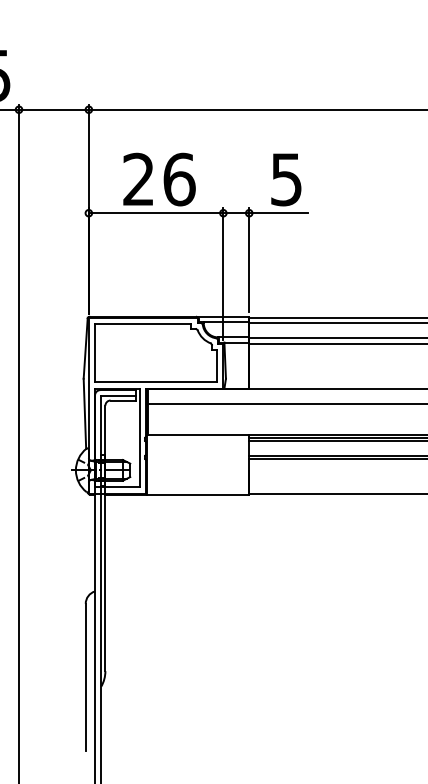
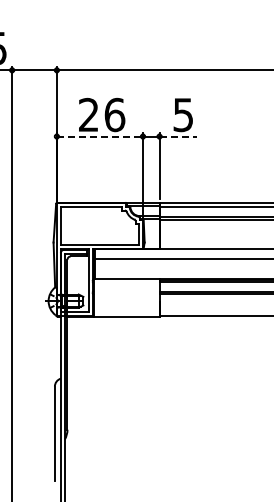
line: (156, 213) -> (100, 136), solid -> dashed
line: (278, 213) -> (178, 136), solid -> dashed

